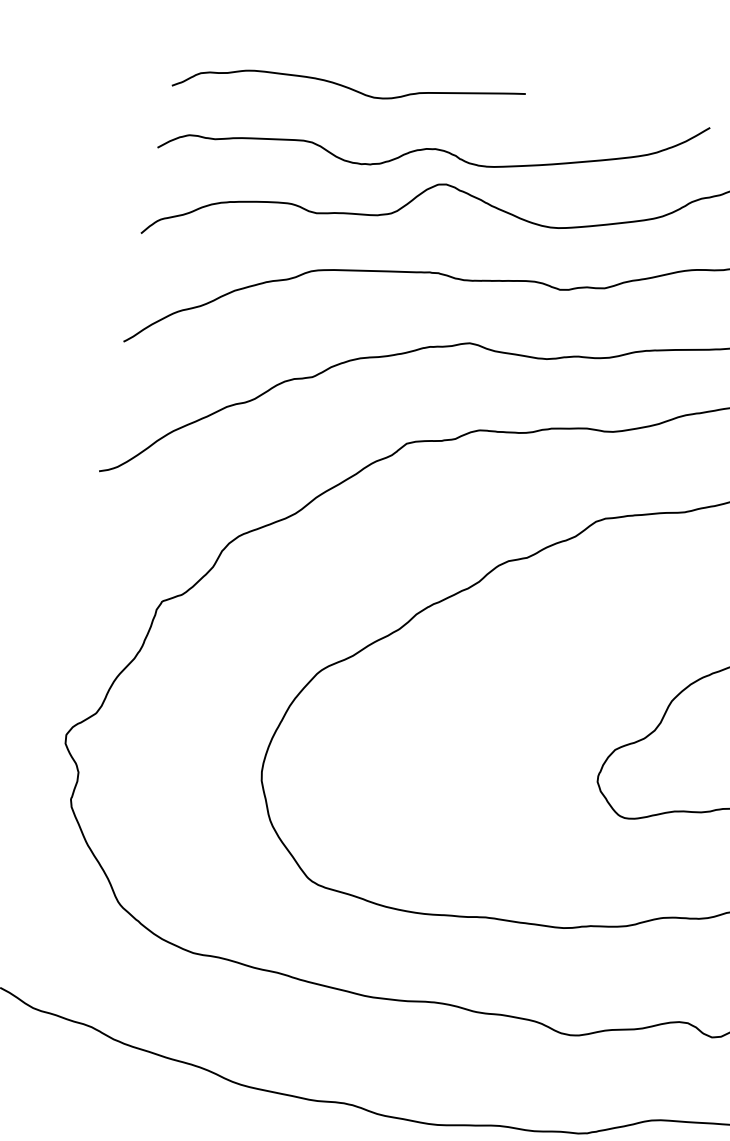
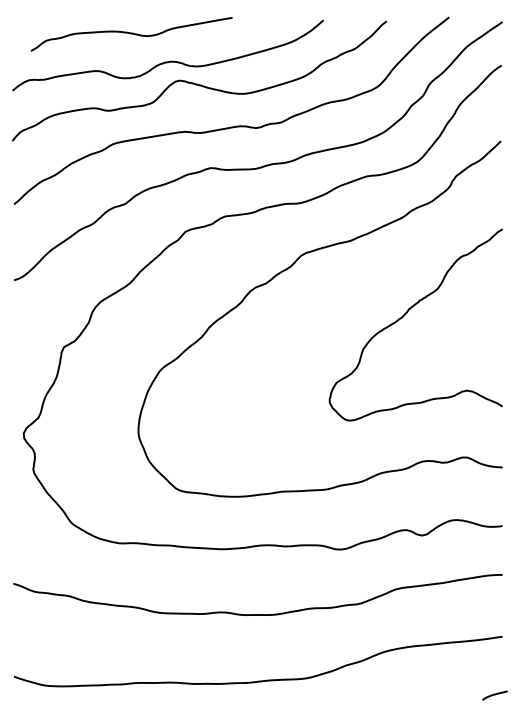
curve: (348, 89) -> (131, 34), moved

